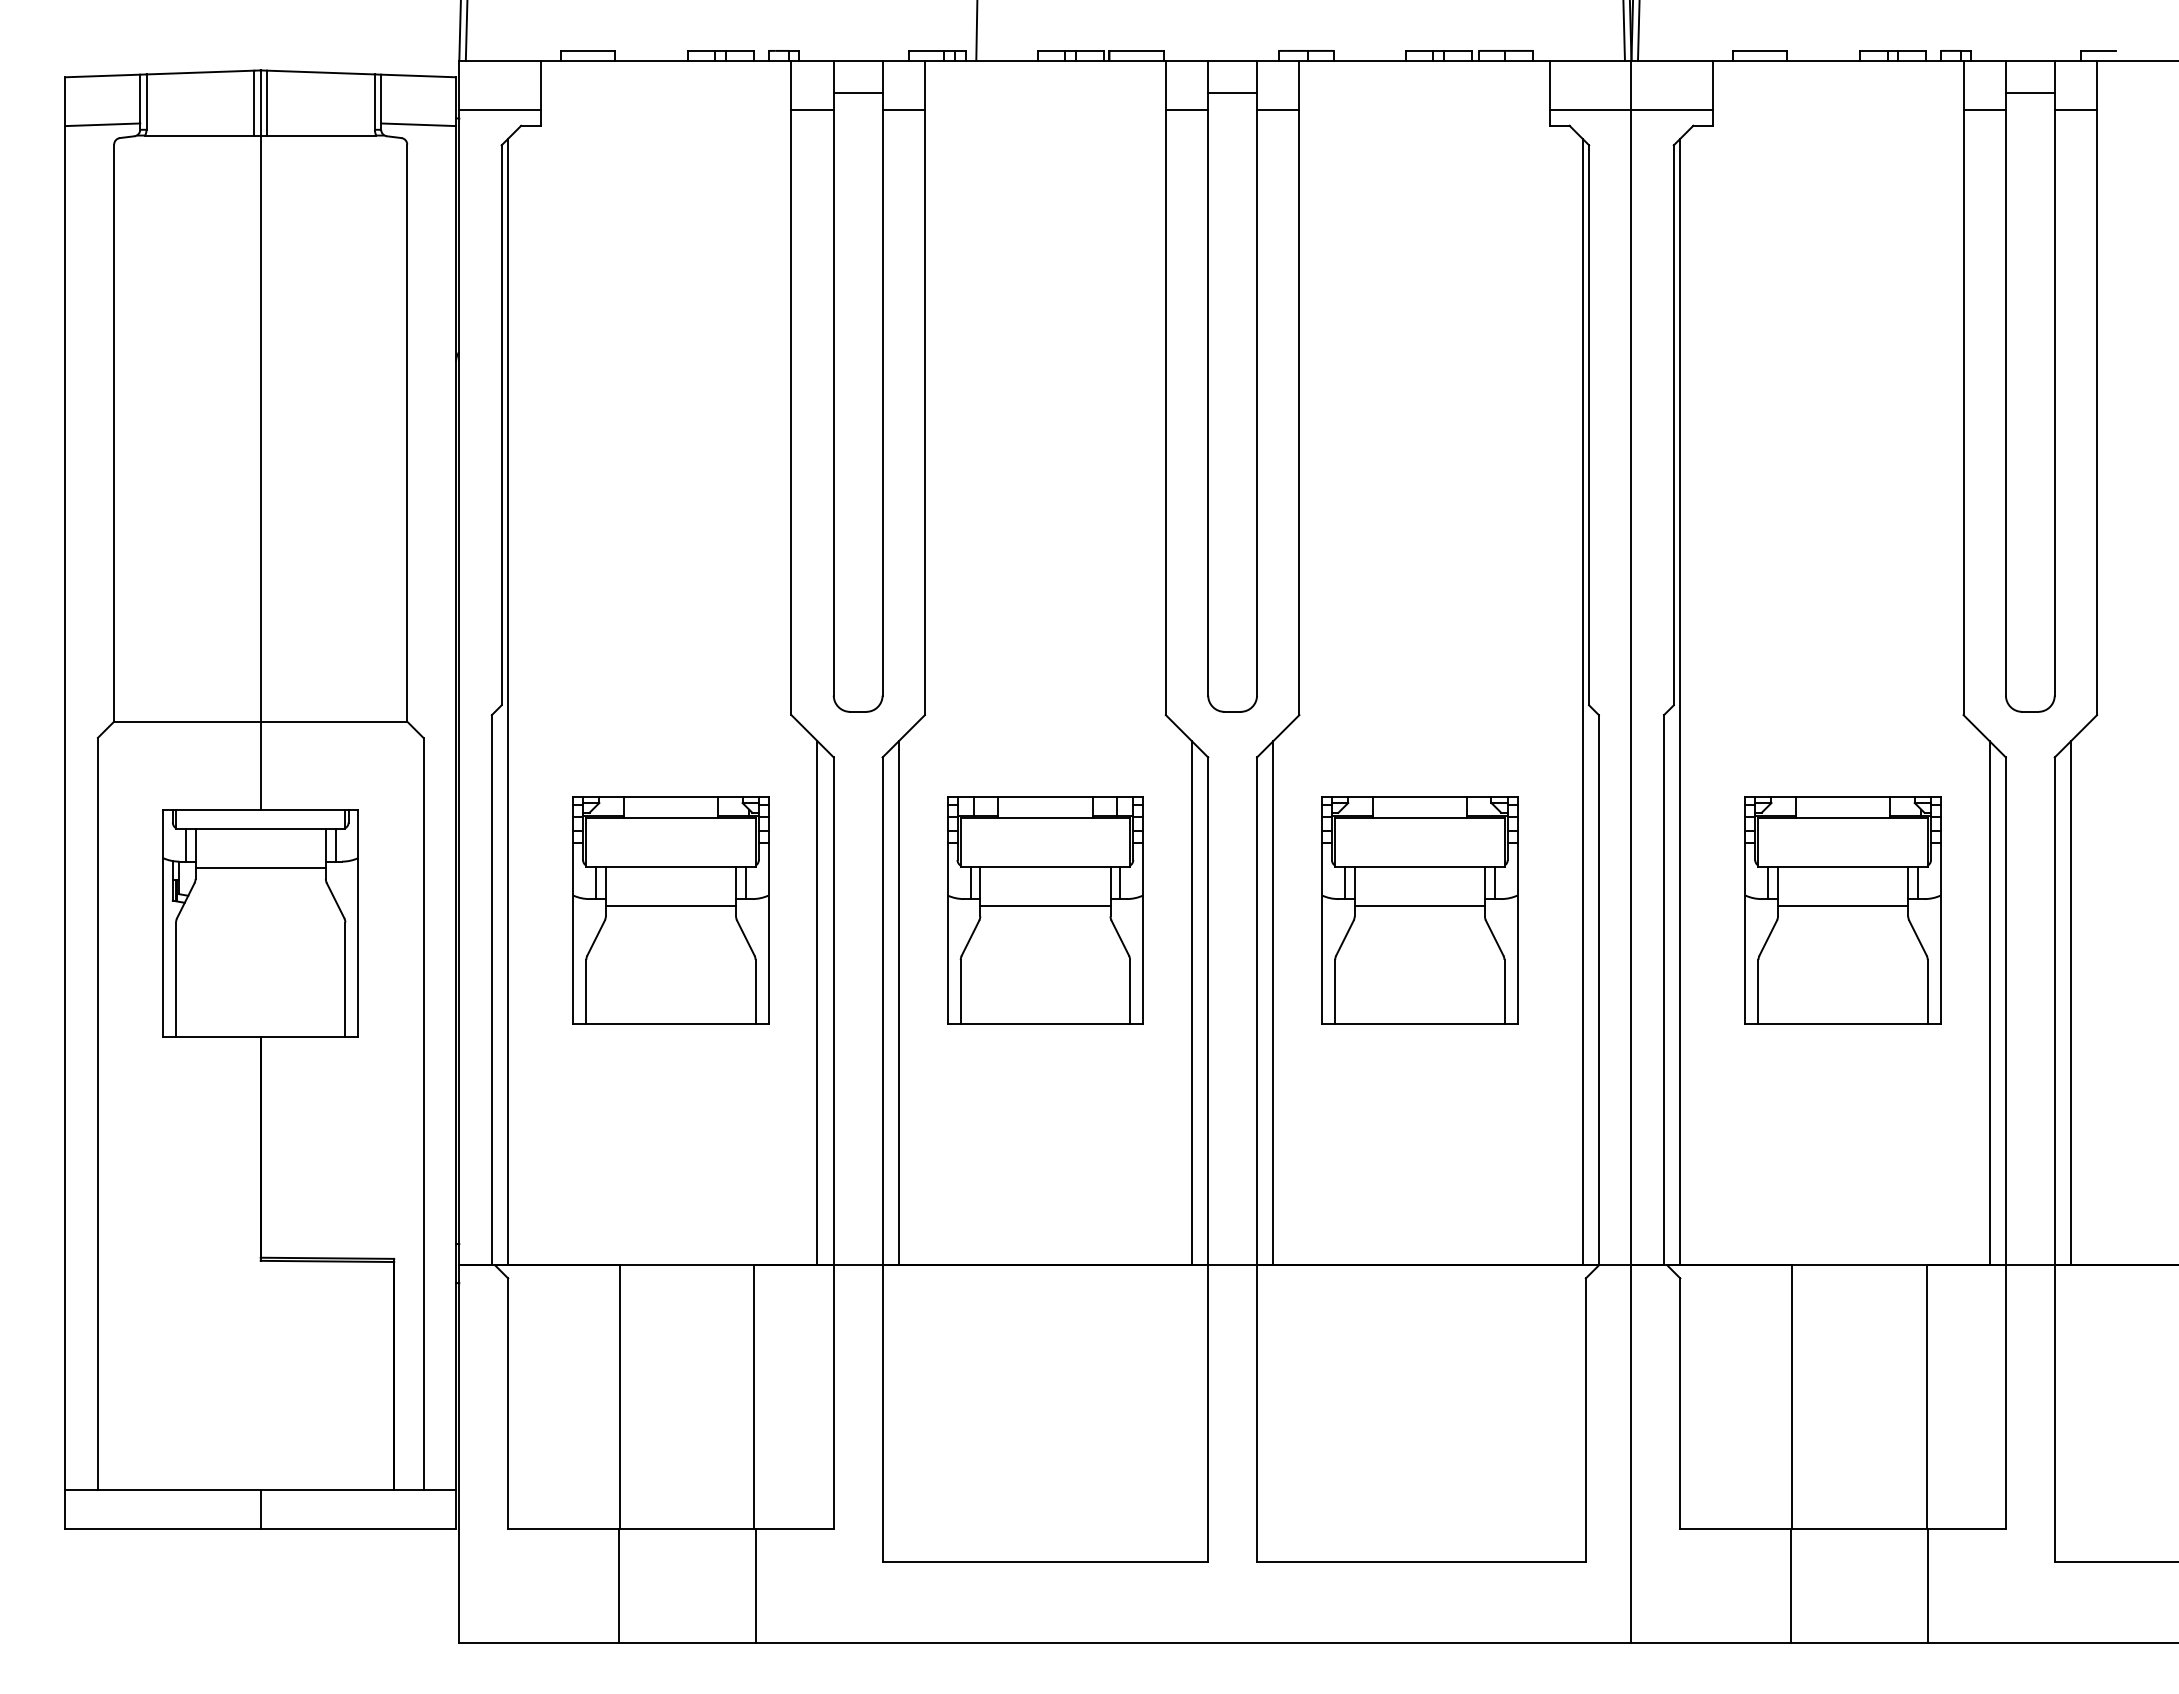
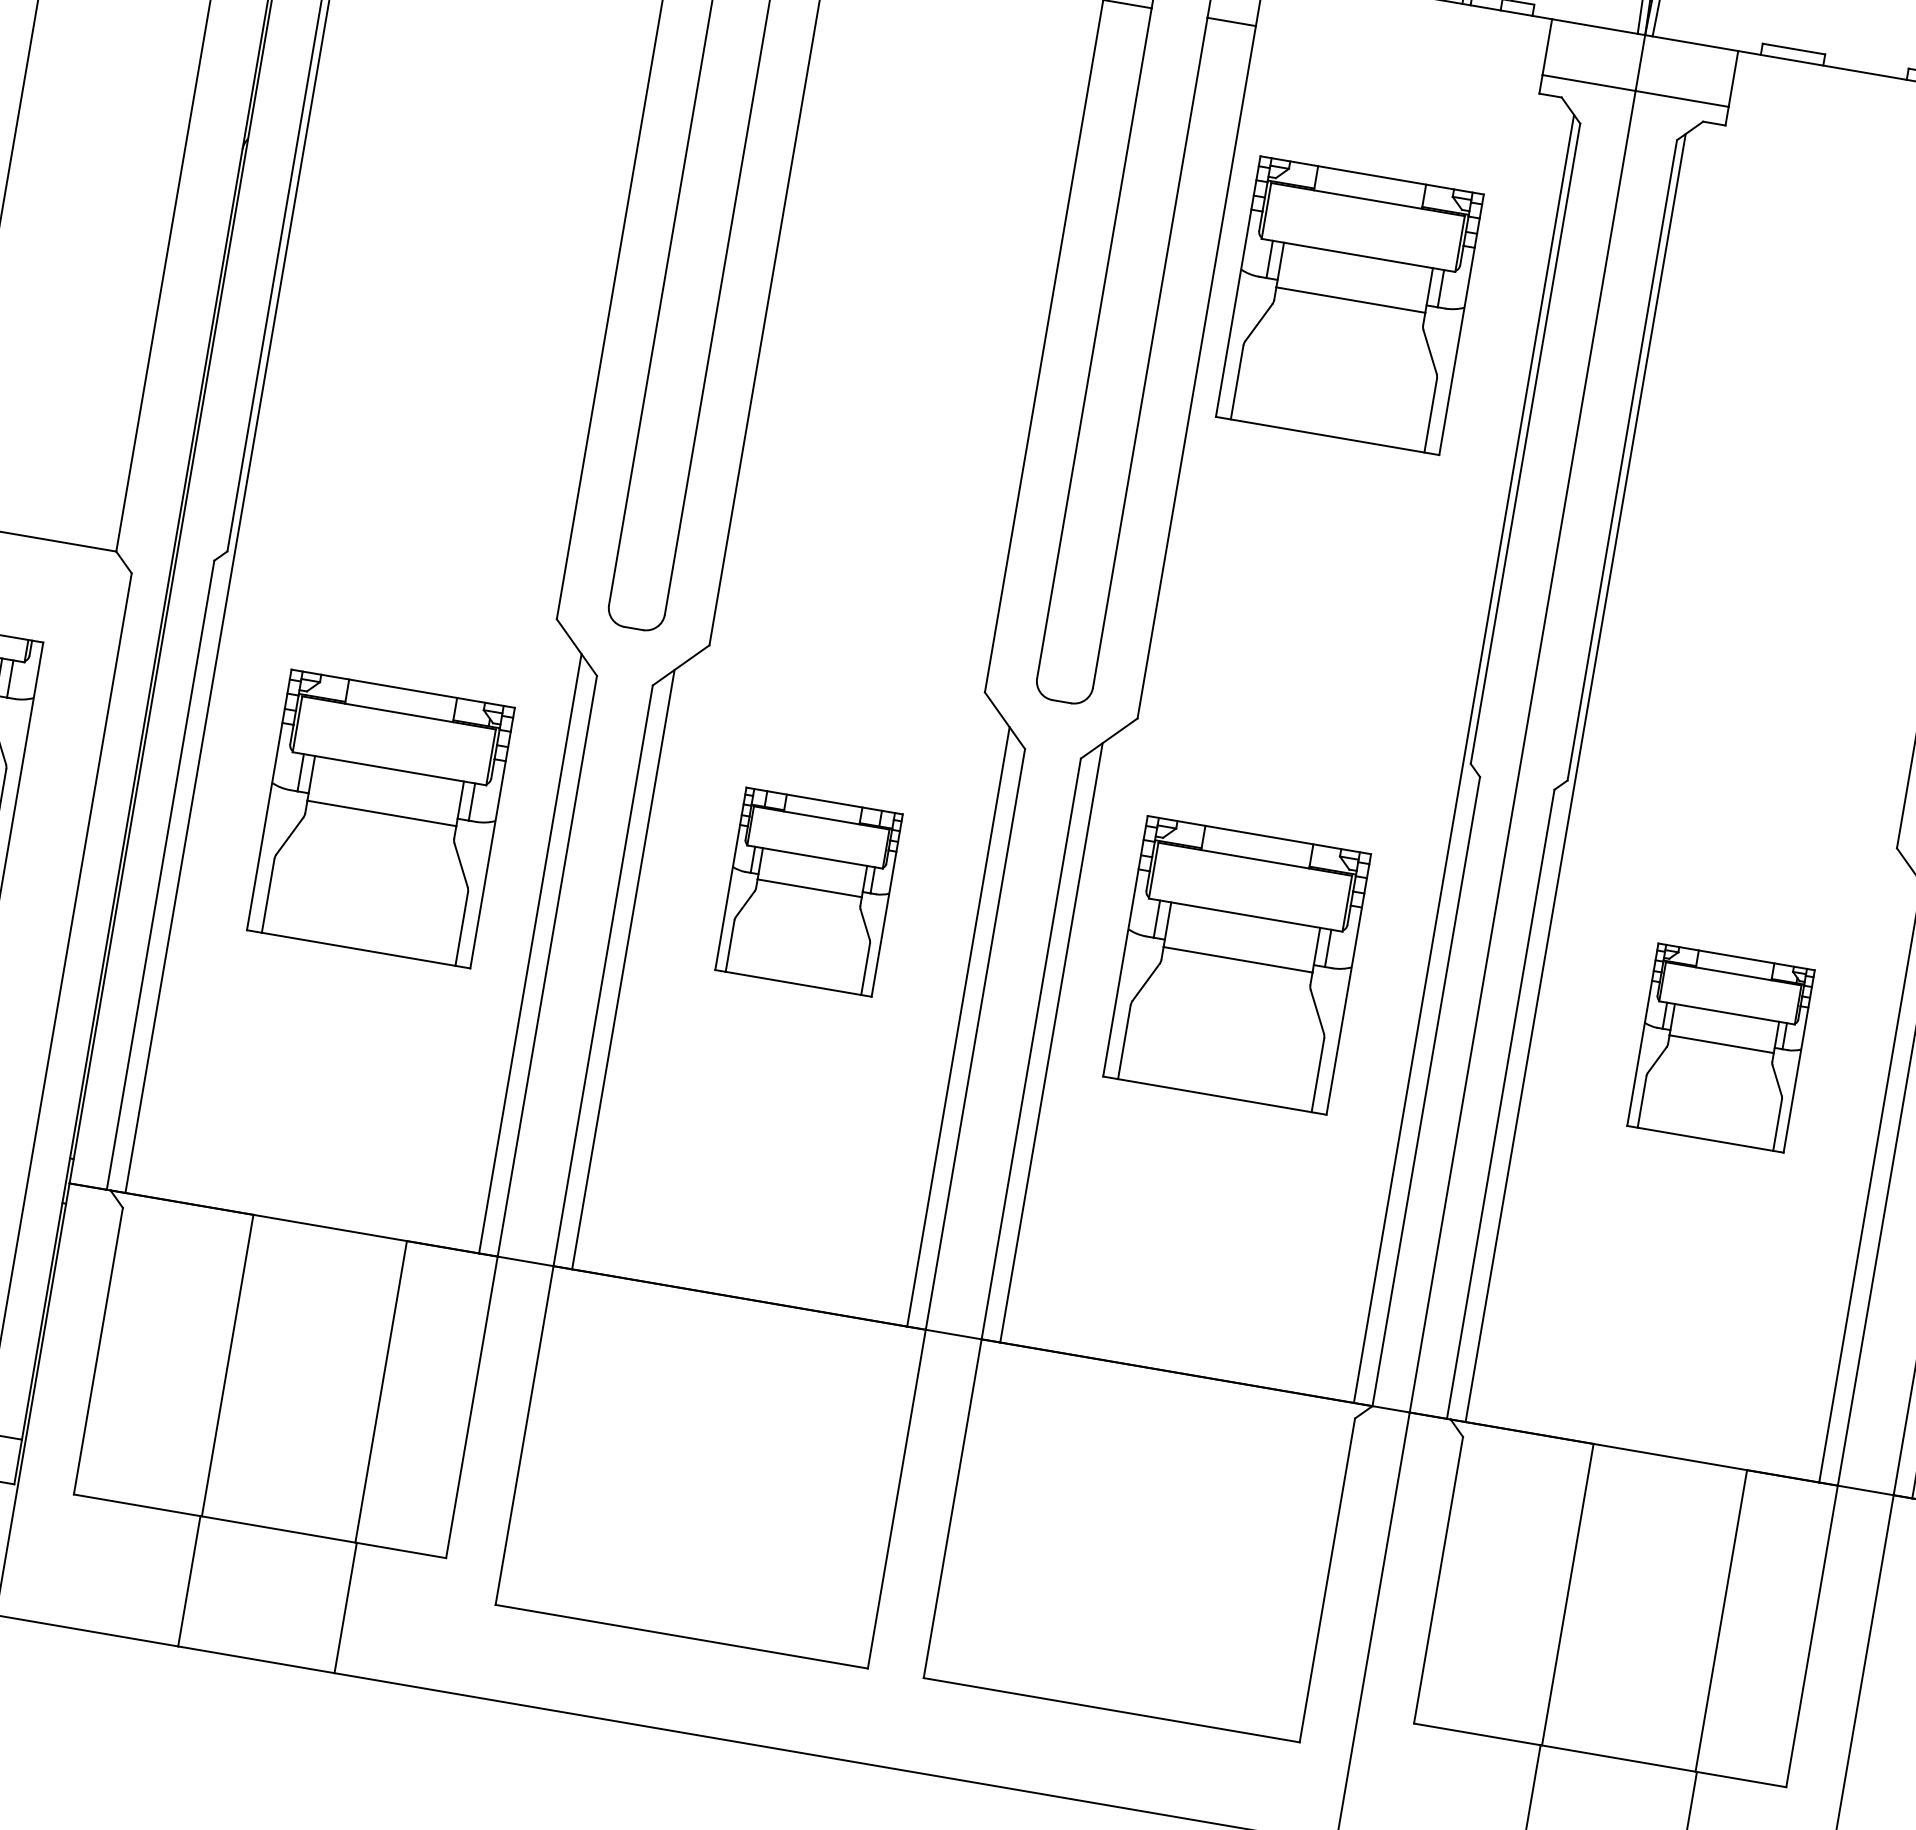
part: (1419, 333) -> (1349, 305), added
part: (1045, 910) -> (809, 892), size x0.7
part: (1842, 910) -> (1720, 1048), size x0.7

